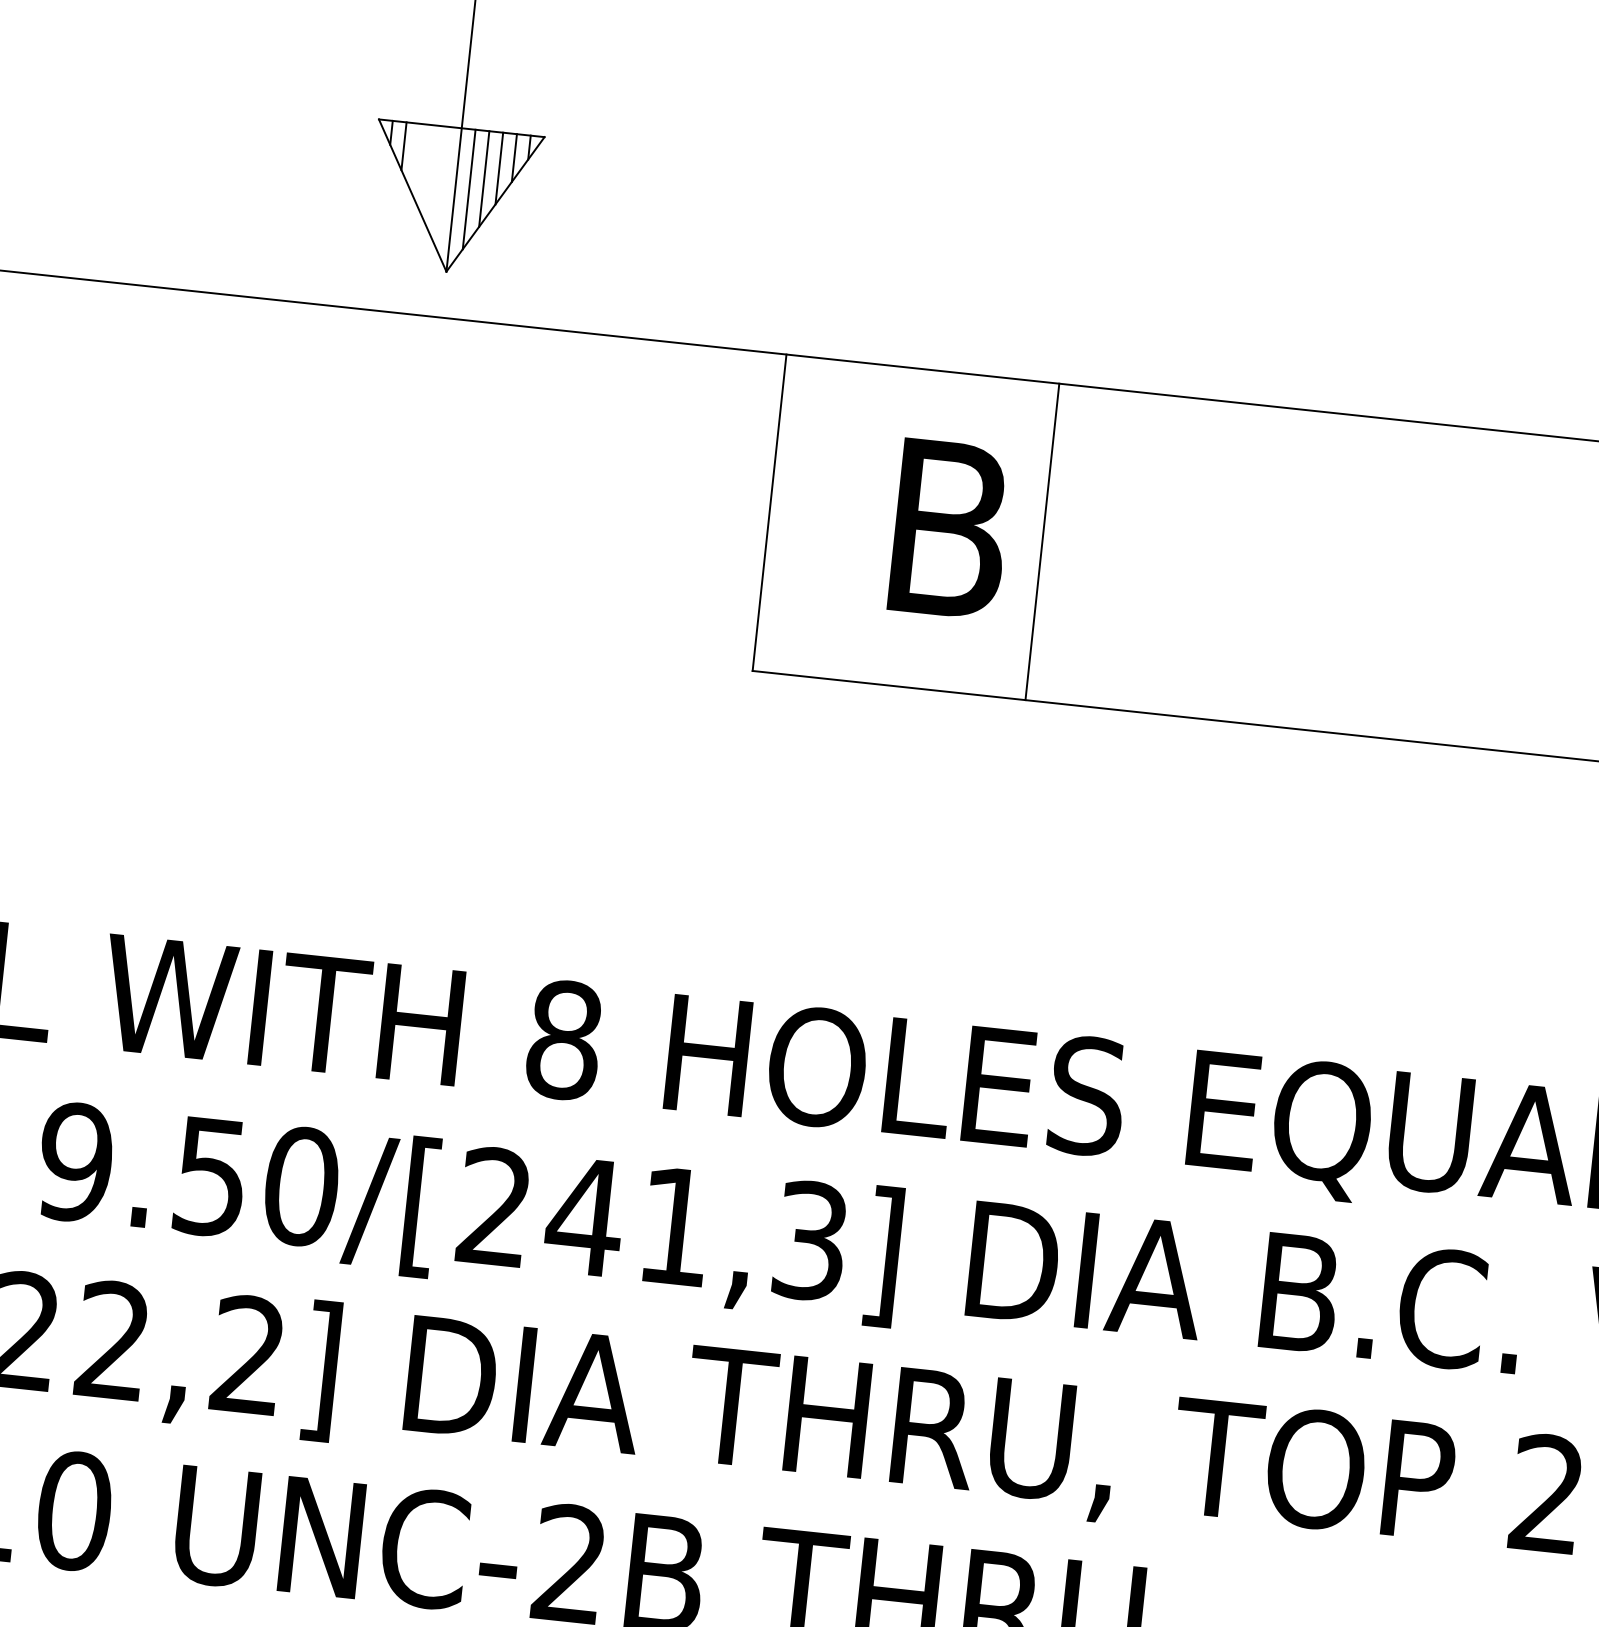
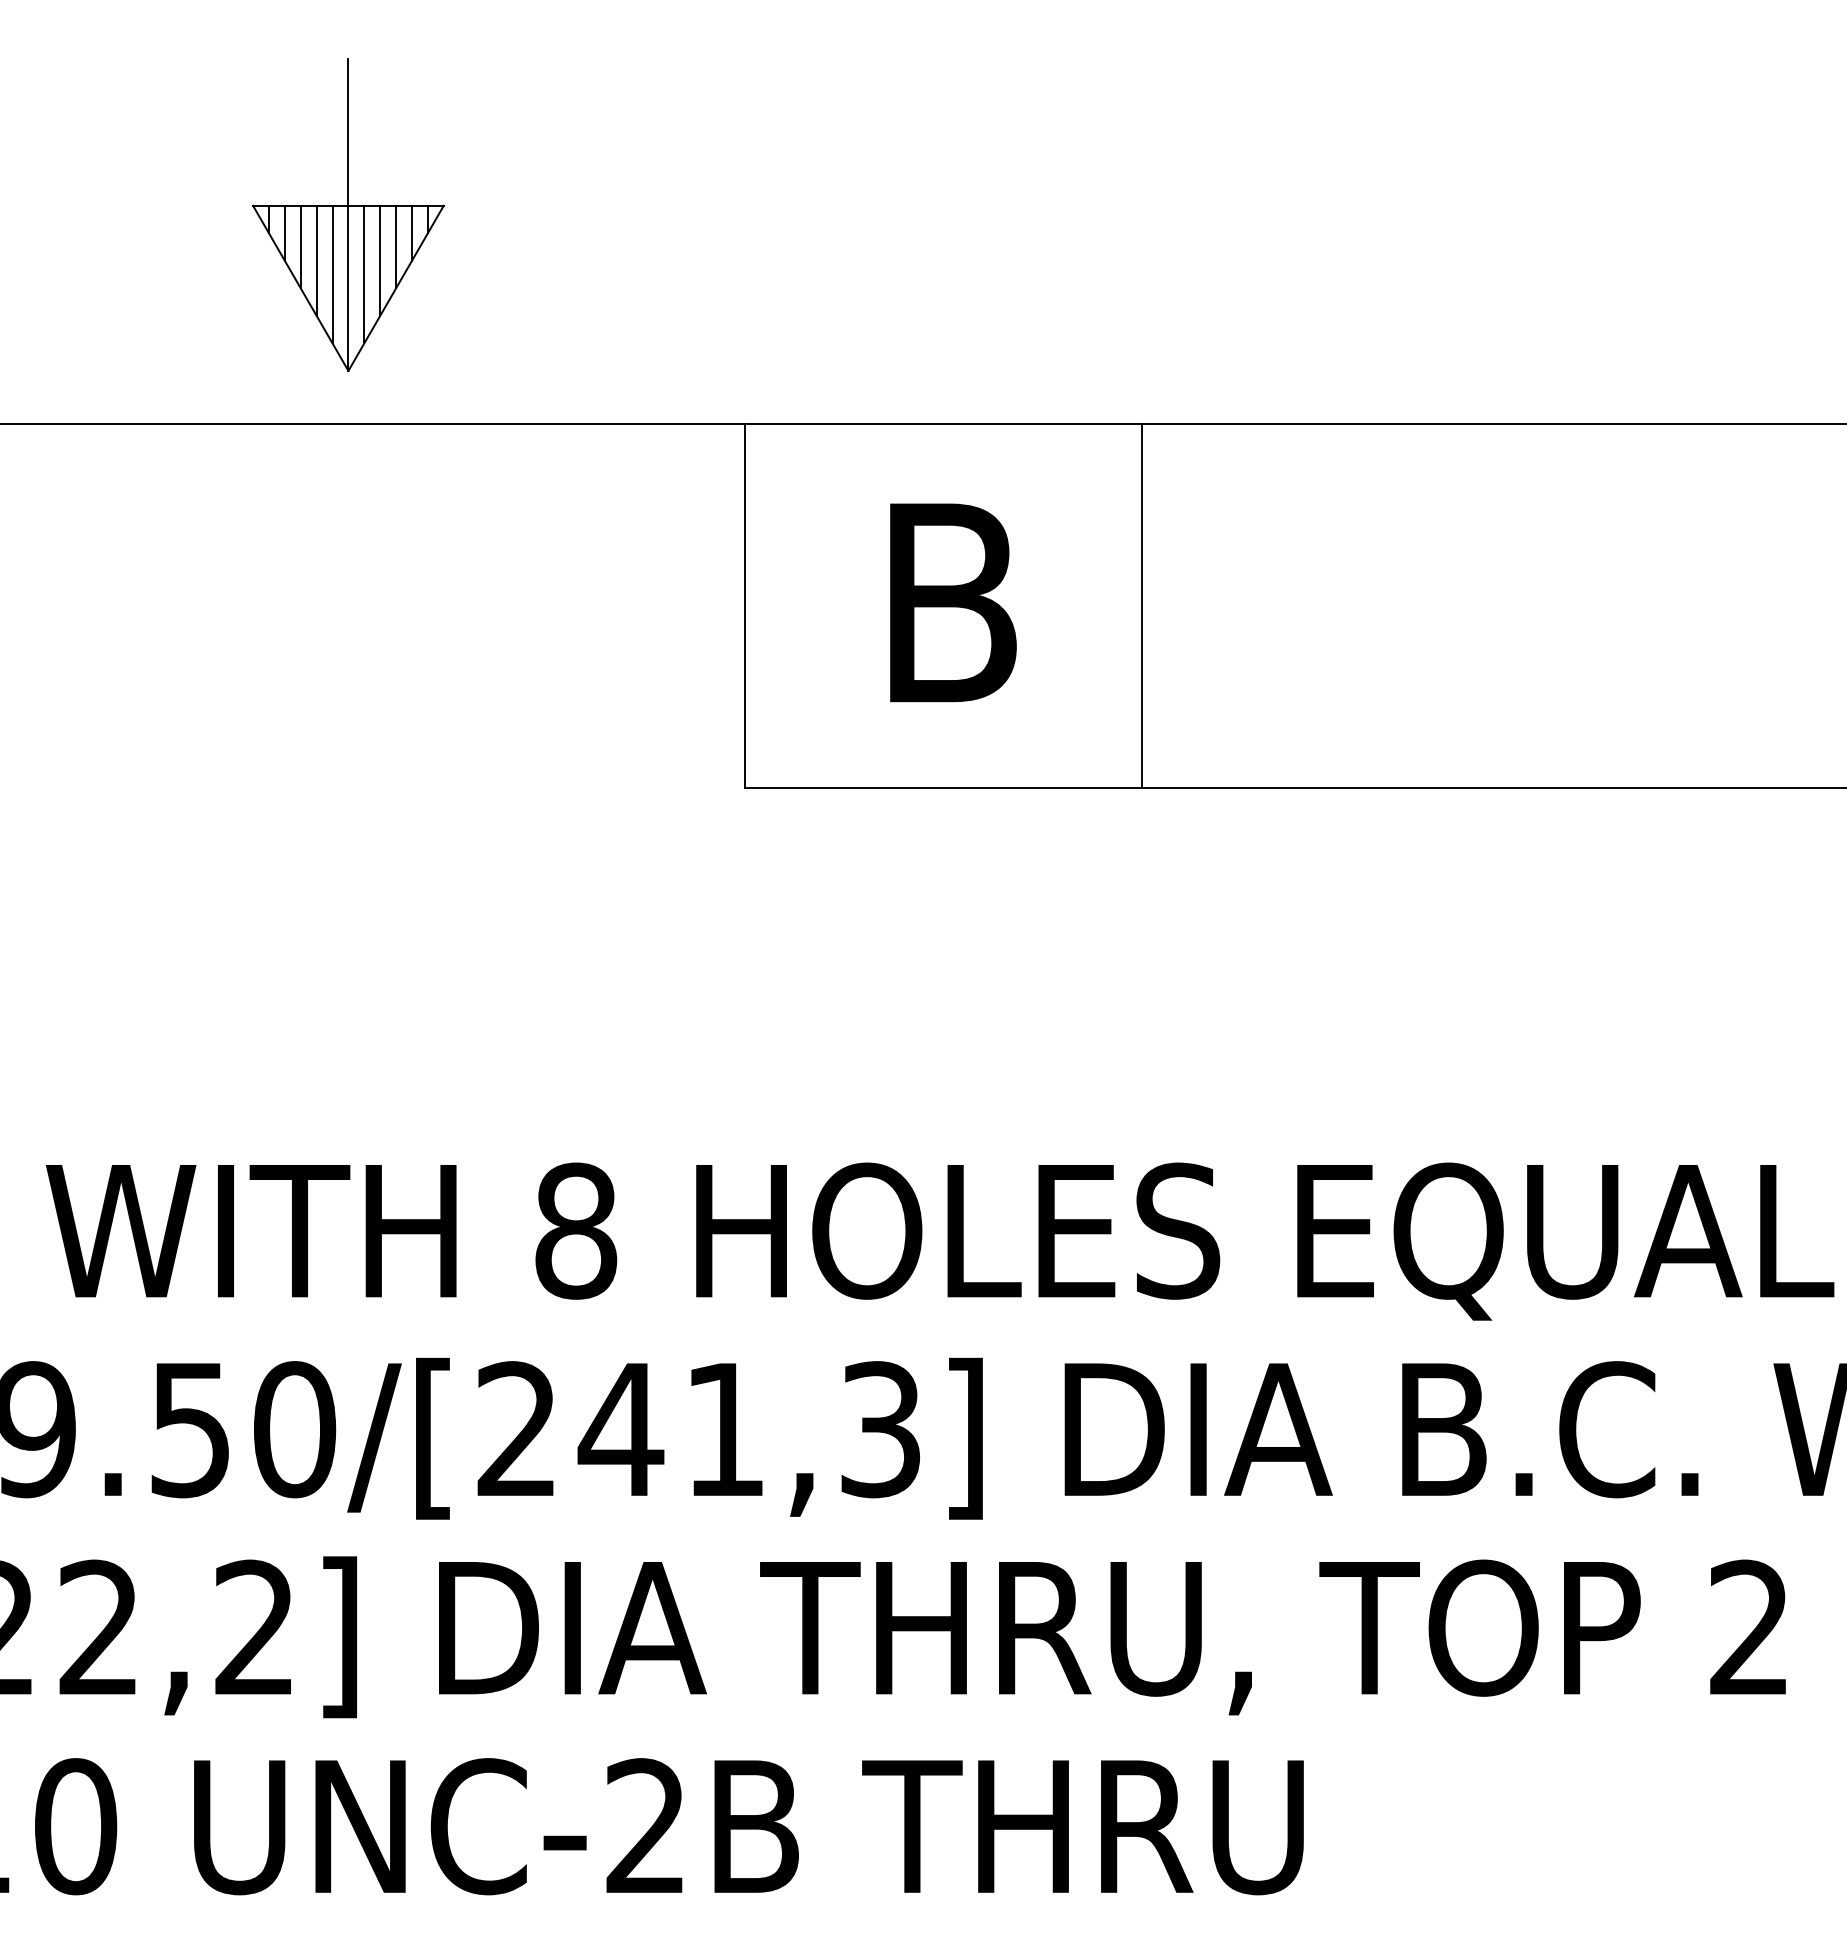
line: (416, 159) -> (300, 246), added
line: (428, 172) -> (316, 260), added
line: (441, 186) -> (332, 274), added
line: (1042, 541) -> (1142, 605), moved

